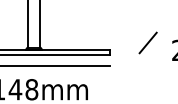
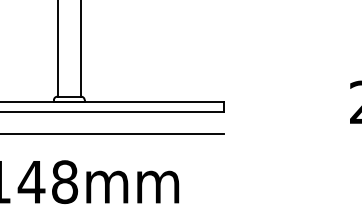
line: (147, 42) -> (299, 86), removed

